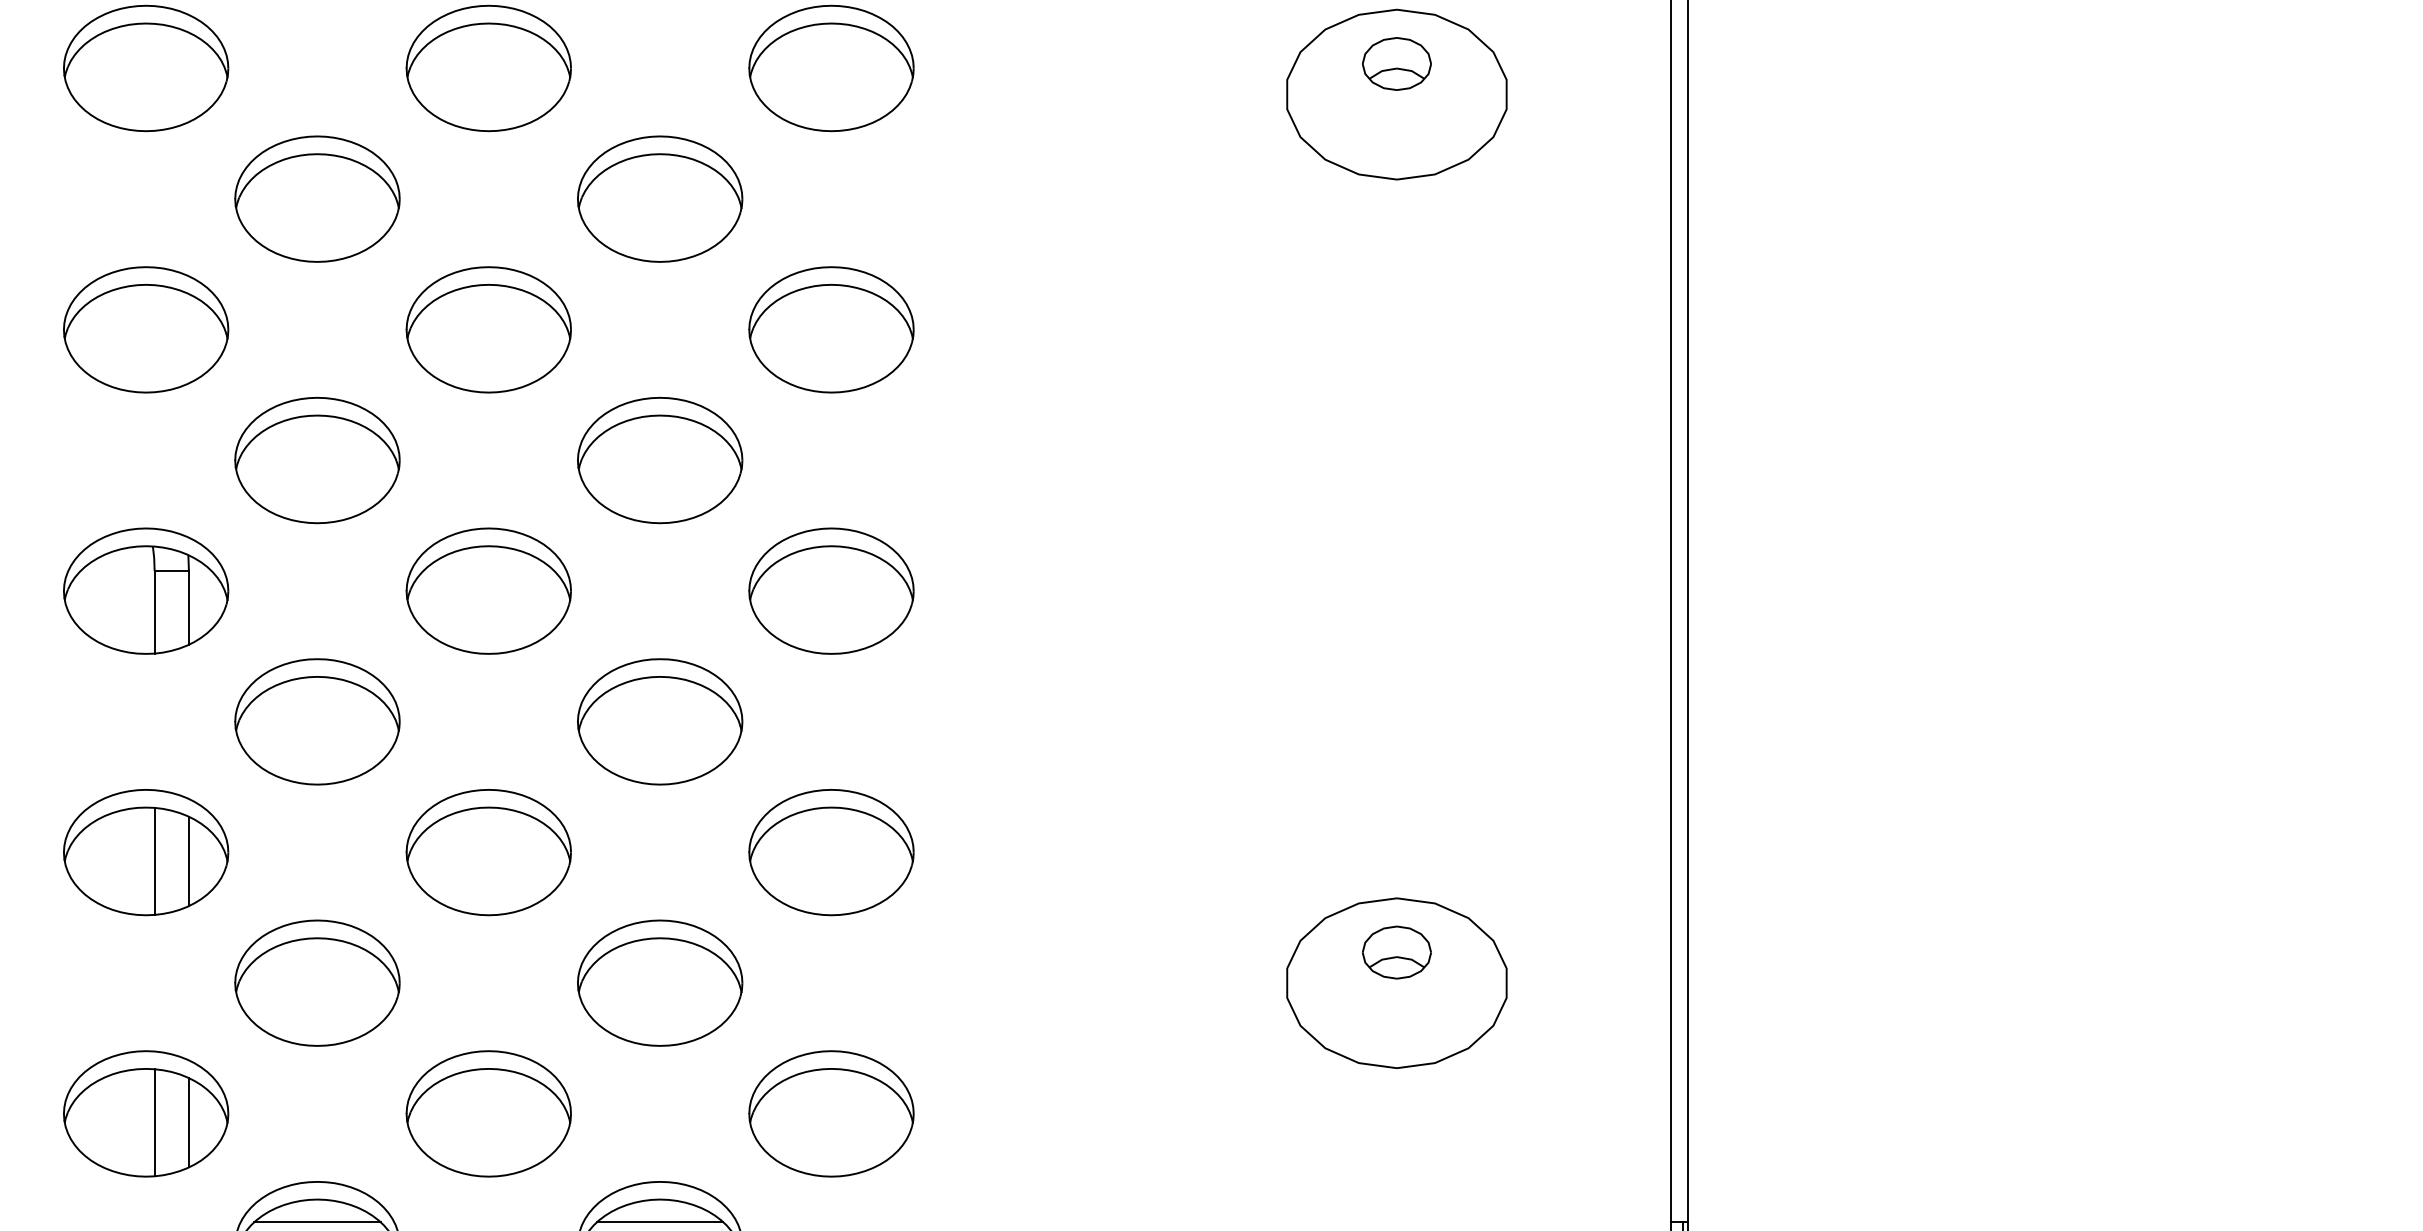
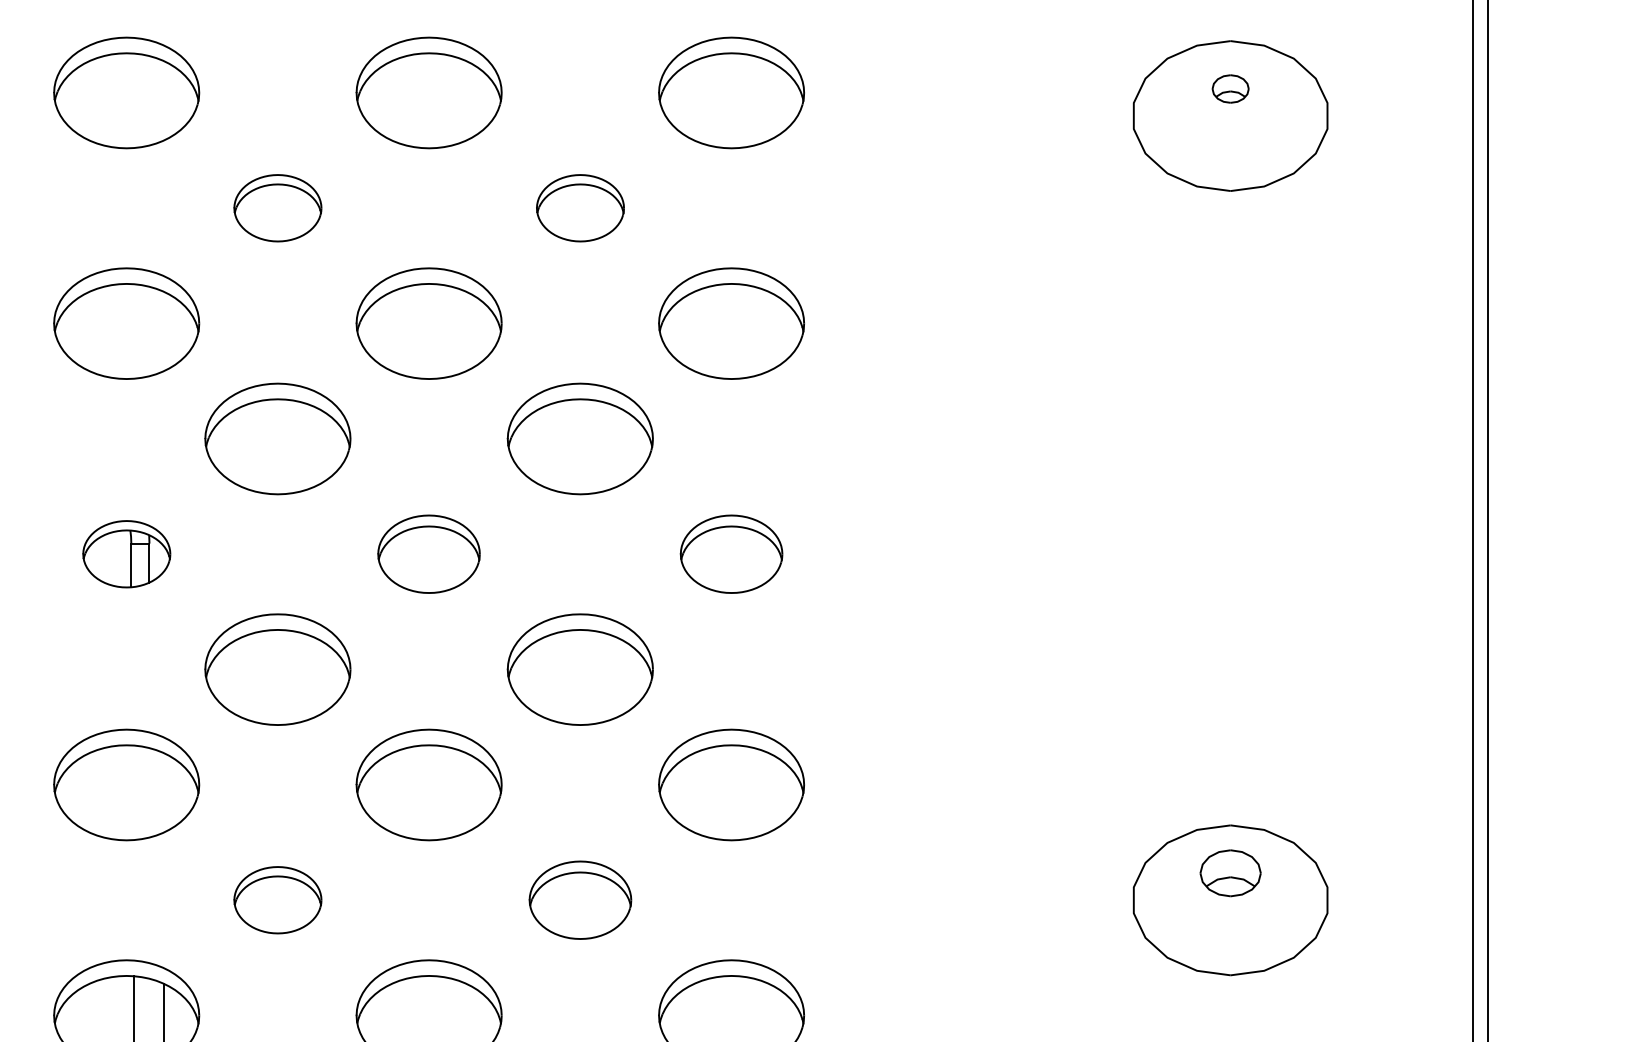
part: (1396, 63) -> (1230, 88), size x0.6
part: (317, 198) -> (277, 207), size x0.6
part: (660, 198) -> (580, 207), size x0.6
part: (146, 590) -> (127, 553), size x0.6
part: (488, 590) -> (428, 553), size x0.7
part: (831, 590) -> (731, 553), size x0.7
line: (154, 860) -> (134, 792), removed
line: (188, 861) -> (164, 792), removed
part: (317, 982) -> (277, 899), size x0.6
part: (660, 982) -> (580, 899), size x0.7

